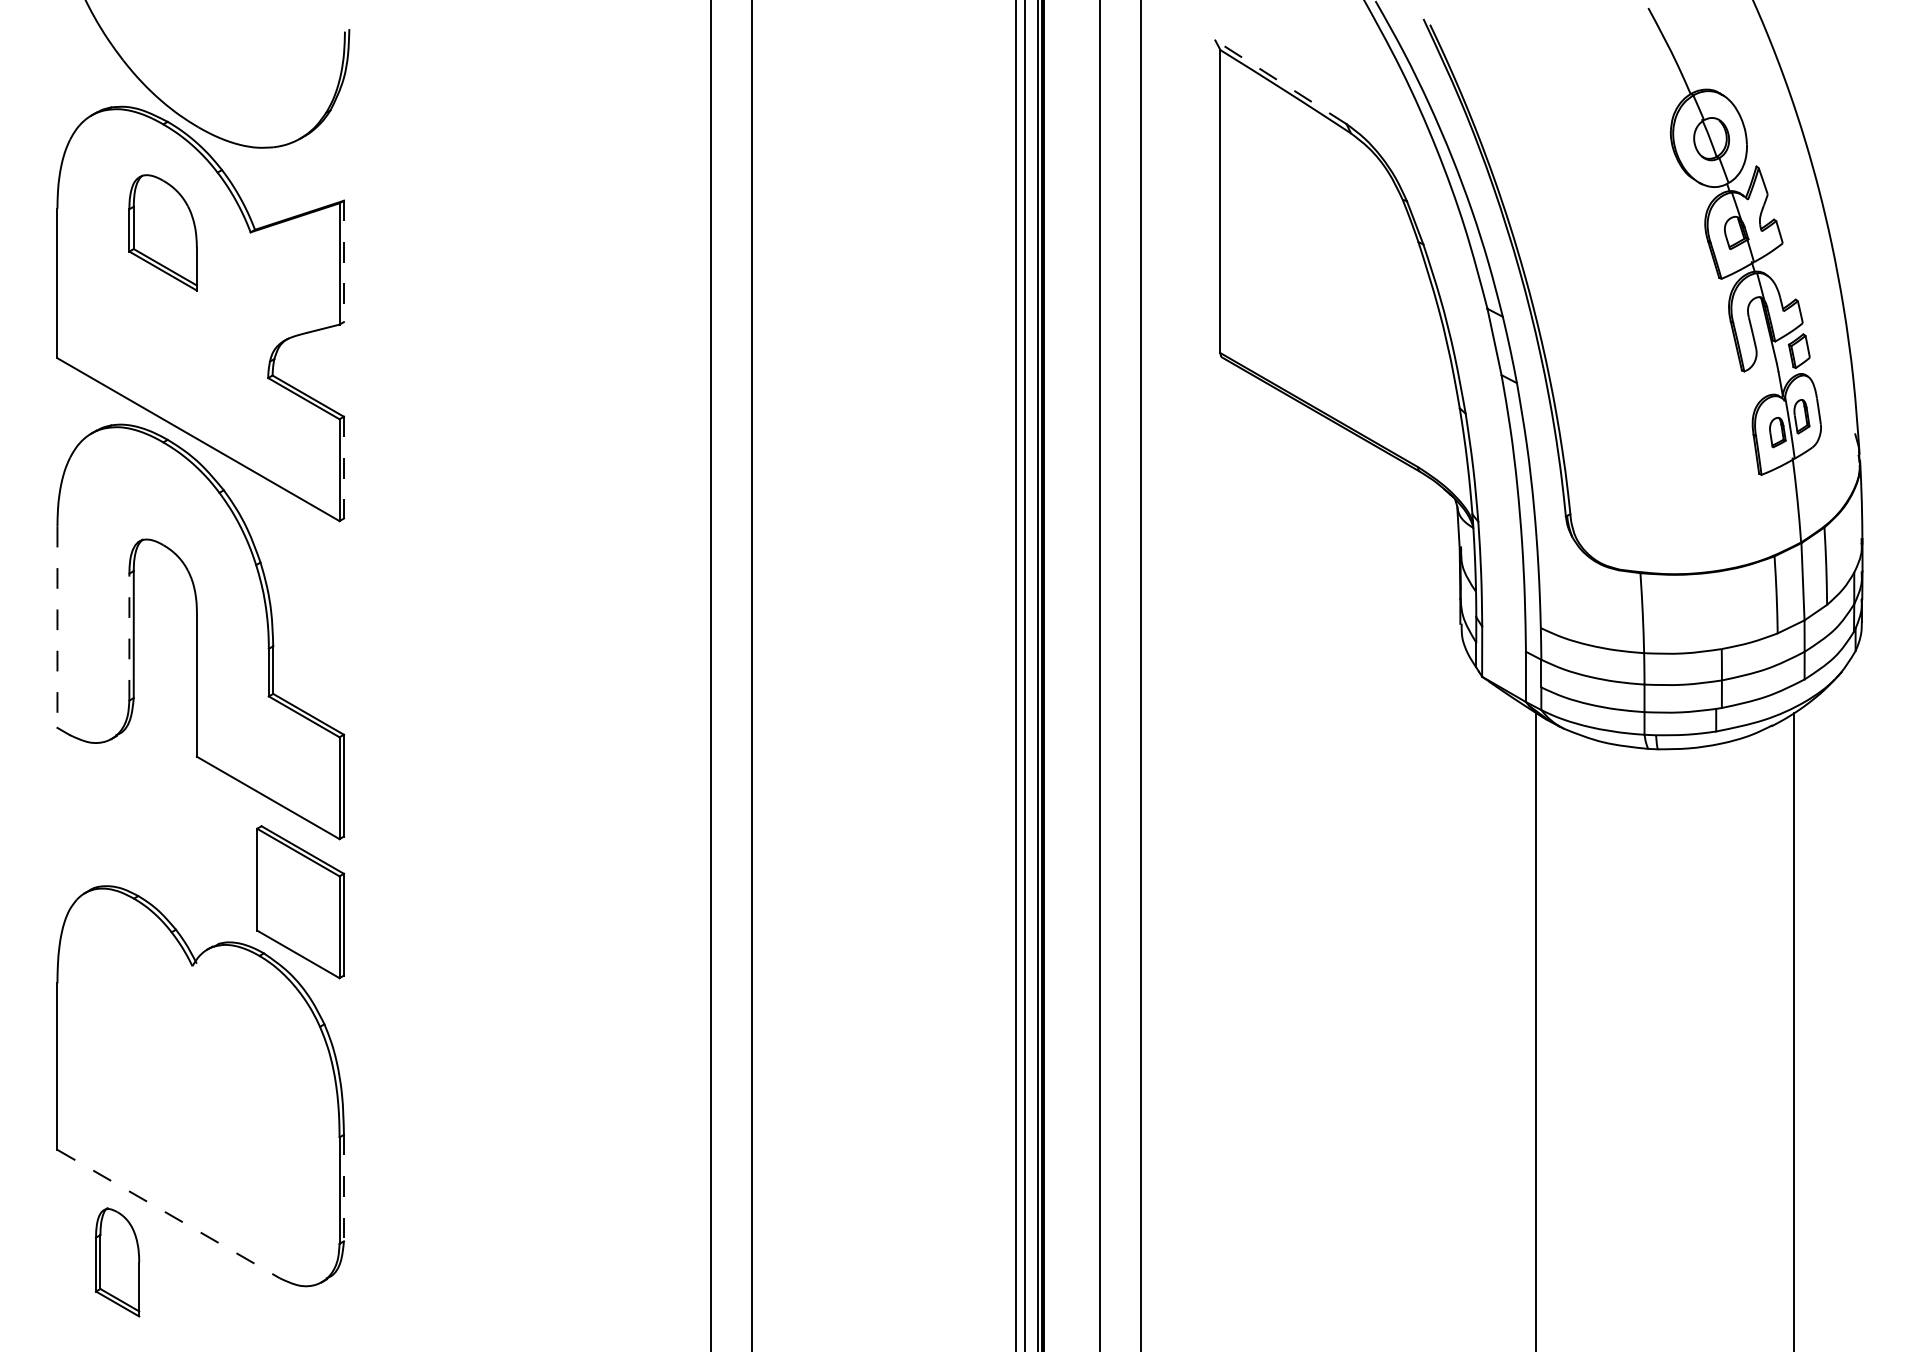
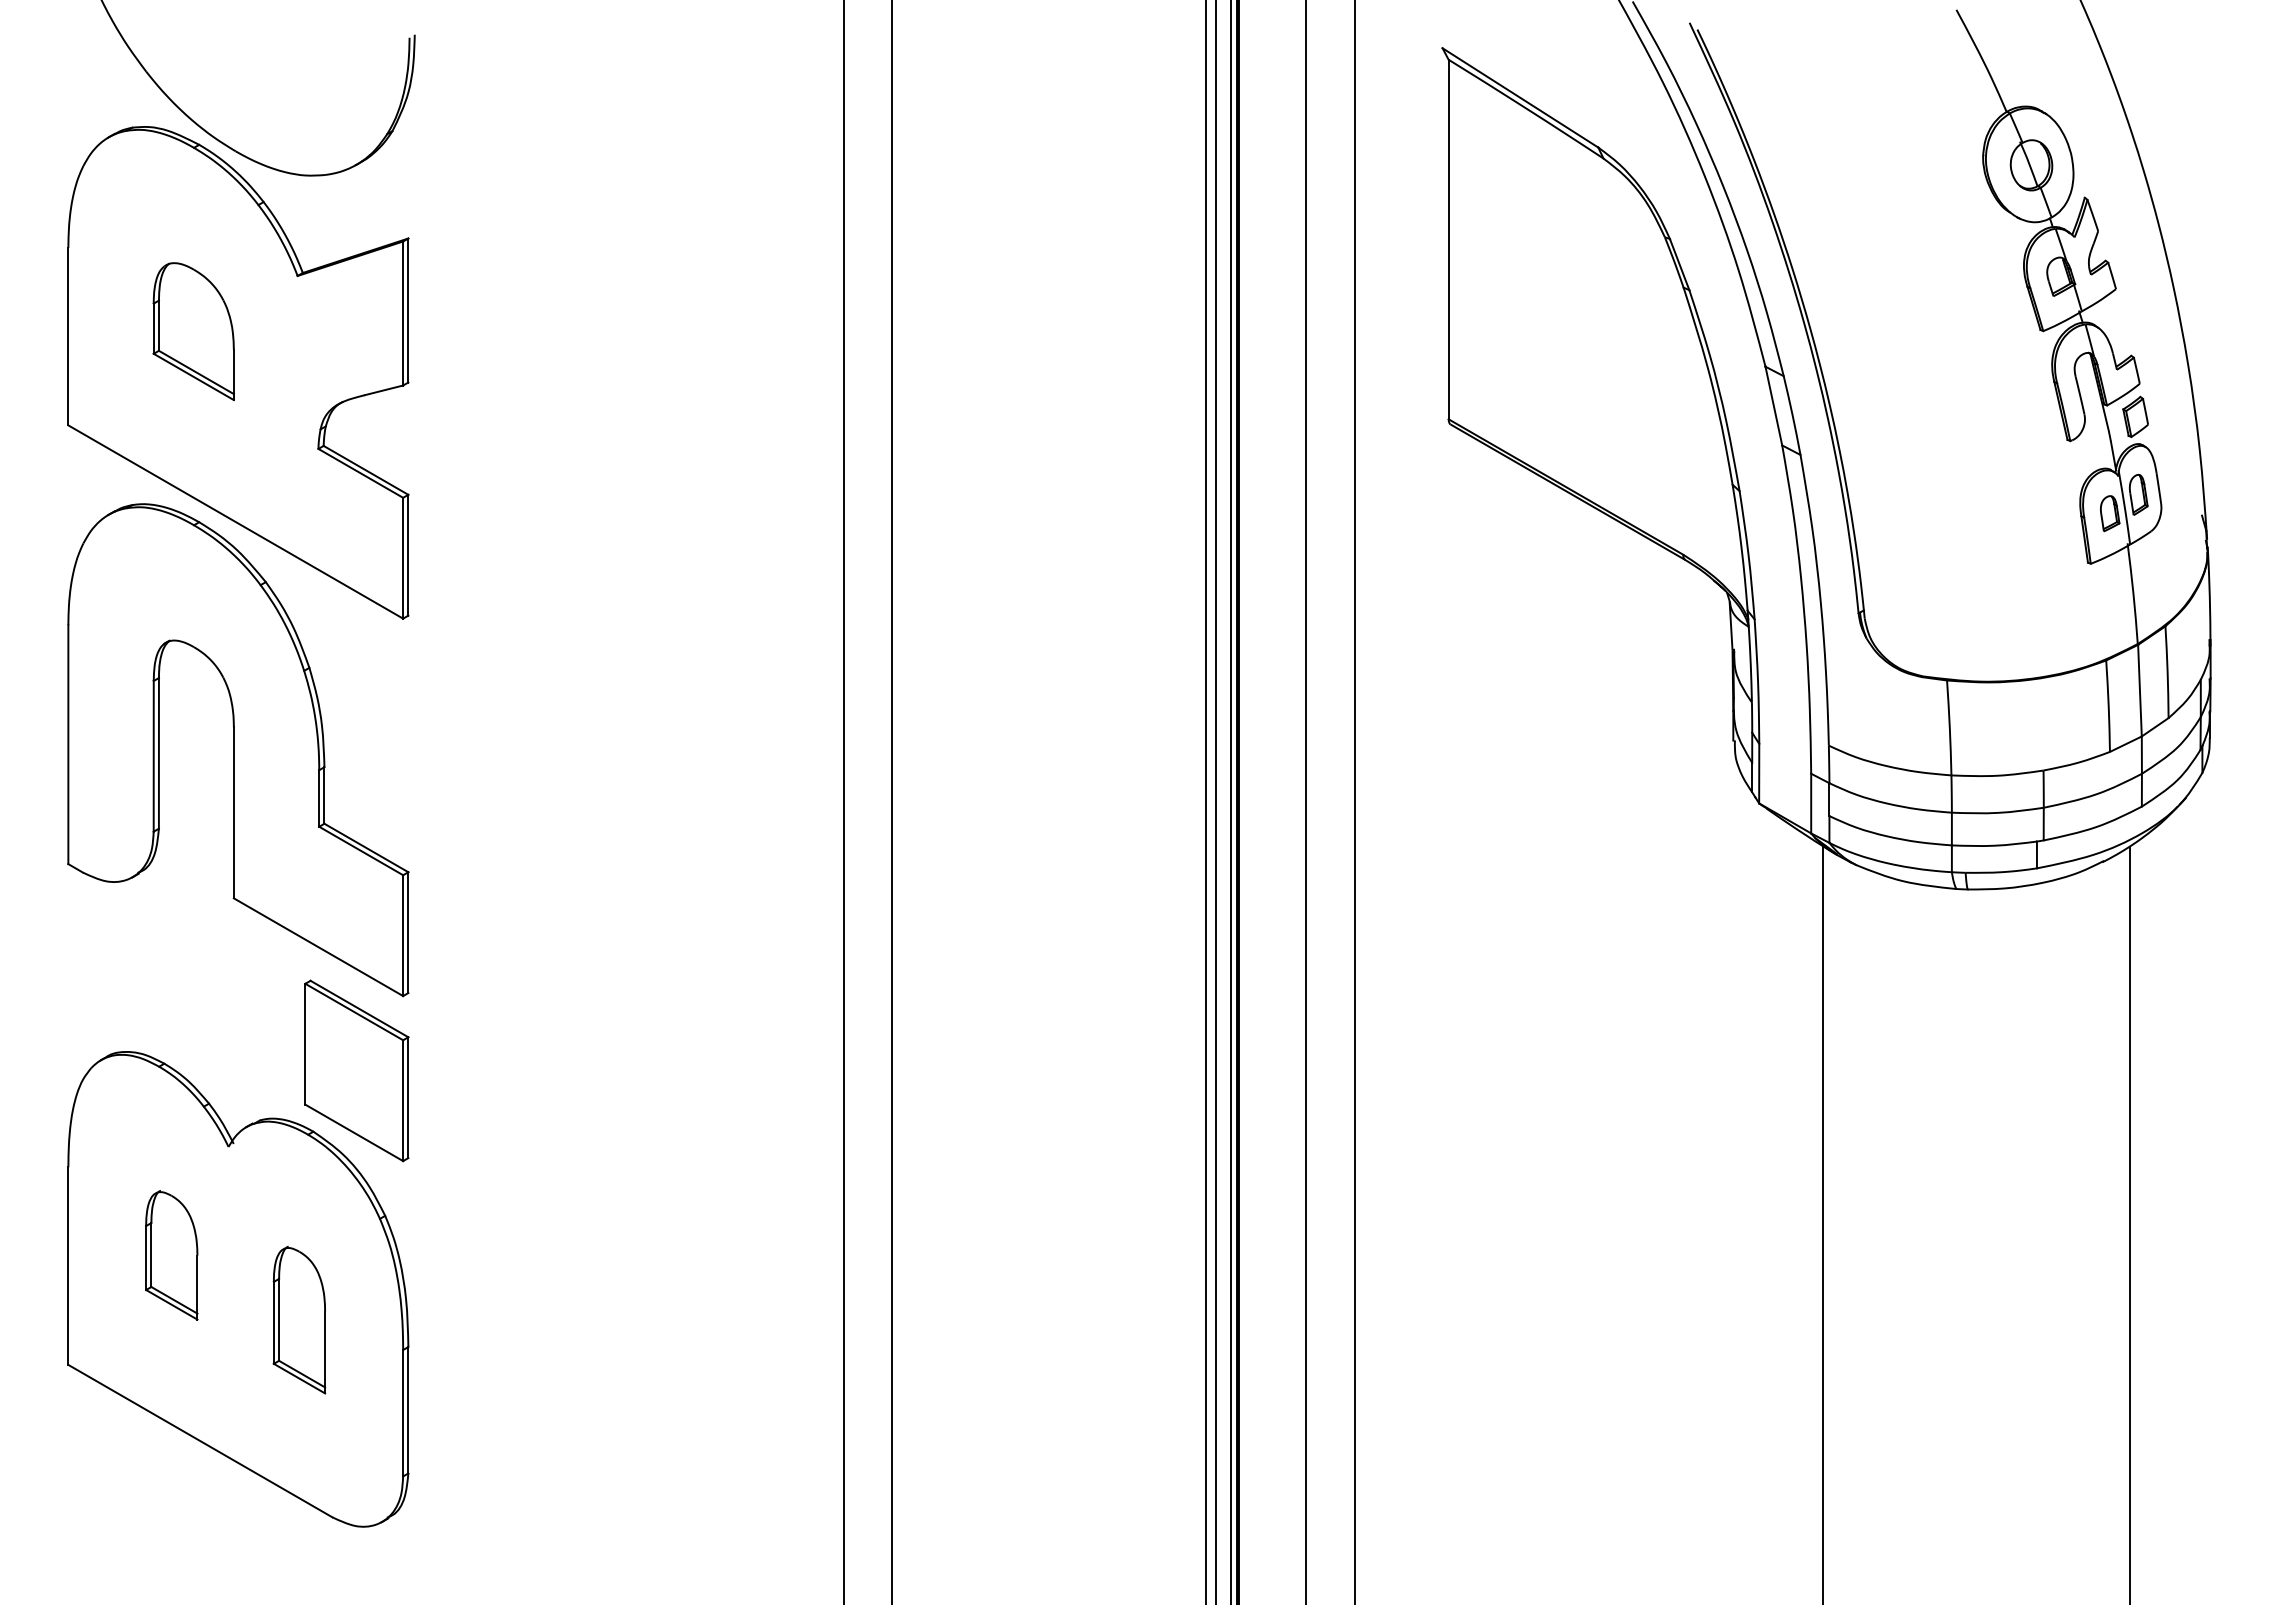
line: (1281, 81) -> (1520, 97), dashed -> solid
part: (162, 232) -> (193, 331), moved
line: (344, 262) -> (408, 311), dashed -> solid
line: (344, 467) -> (408, 555), dashed -> solid
line: (57, 627) -> (68, 745), dashed -> solid
line: (129, 636) -> (153, 755), dashed -> solid
part: (252, 1111) -> (299, 1319), added
line: (344, 1188) -> (408, 1410), dashed -> solid
line: (168, 1214) -> (200, 1441), dashed -> solid
part: (117, 1262) -> (171, 1255), moved

